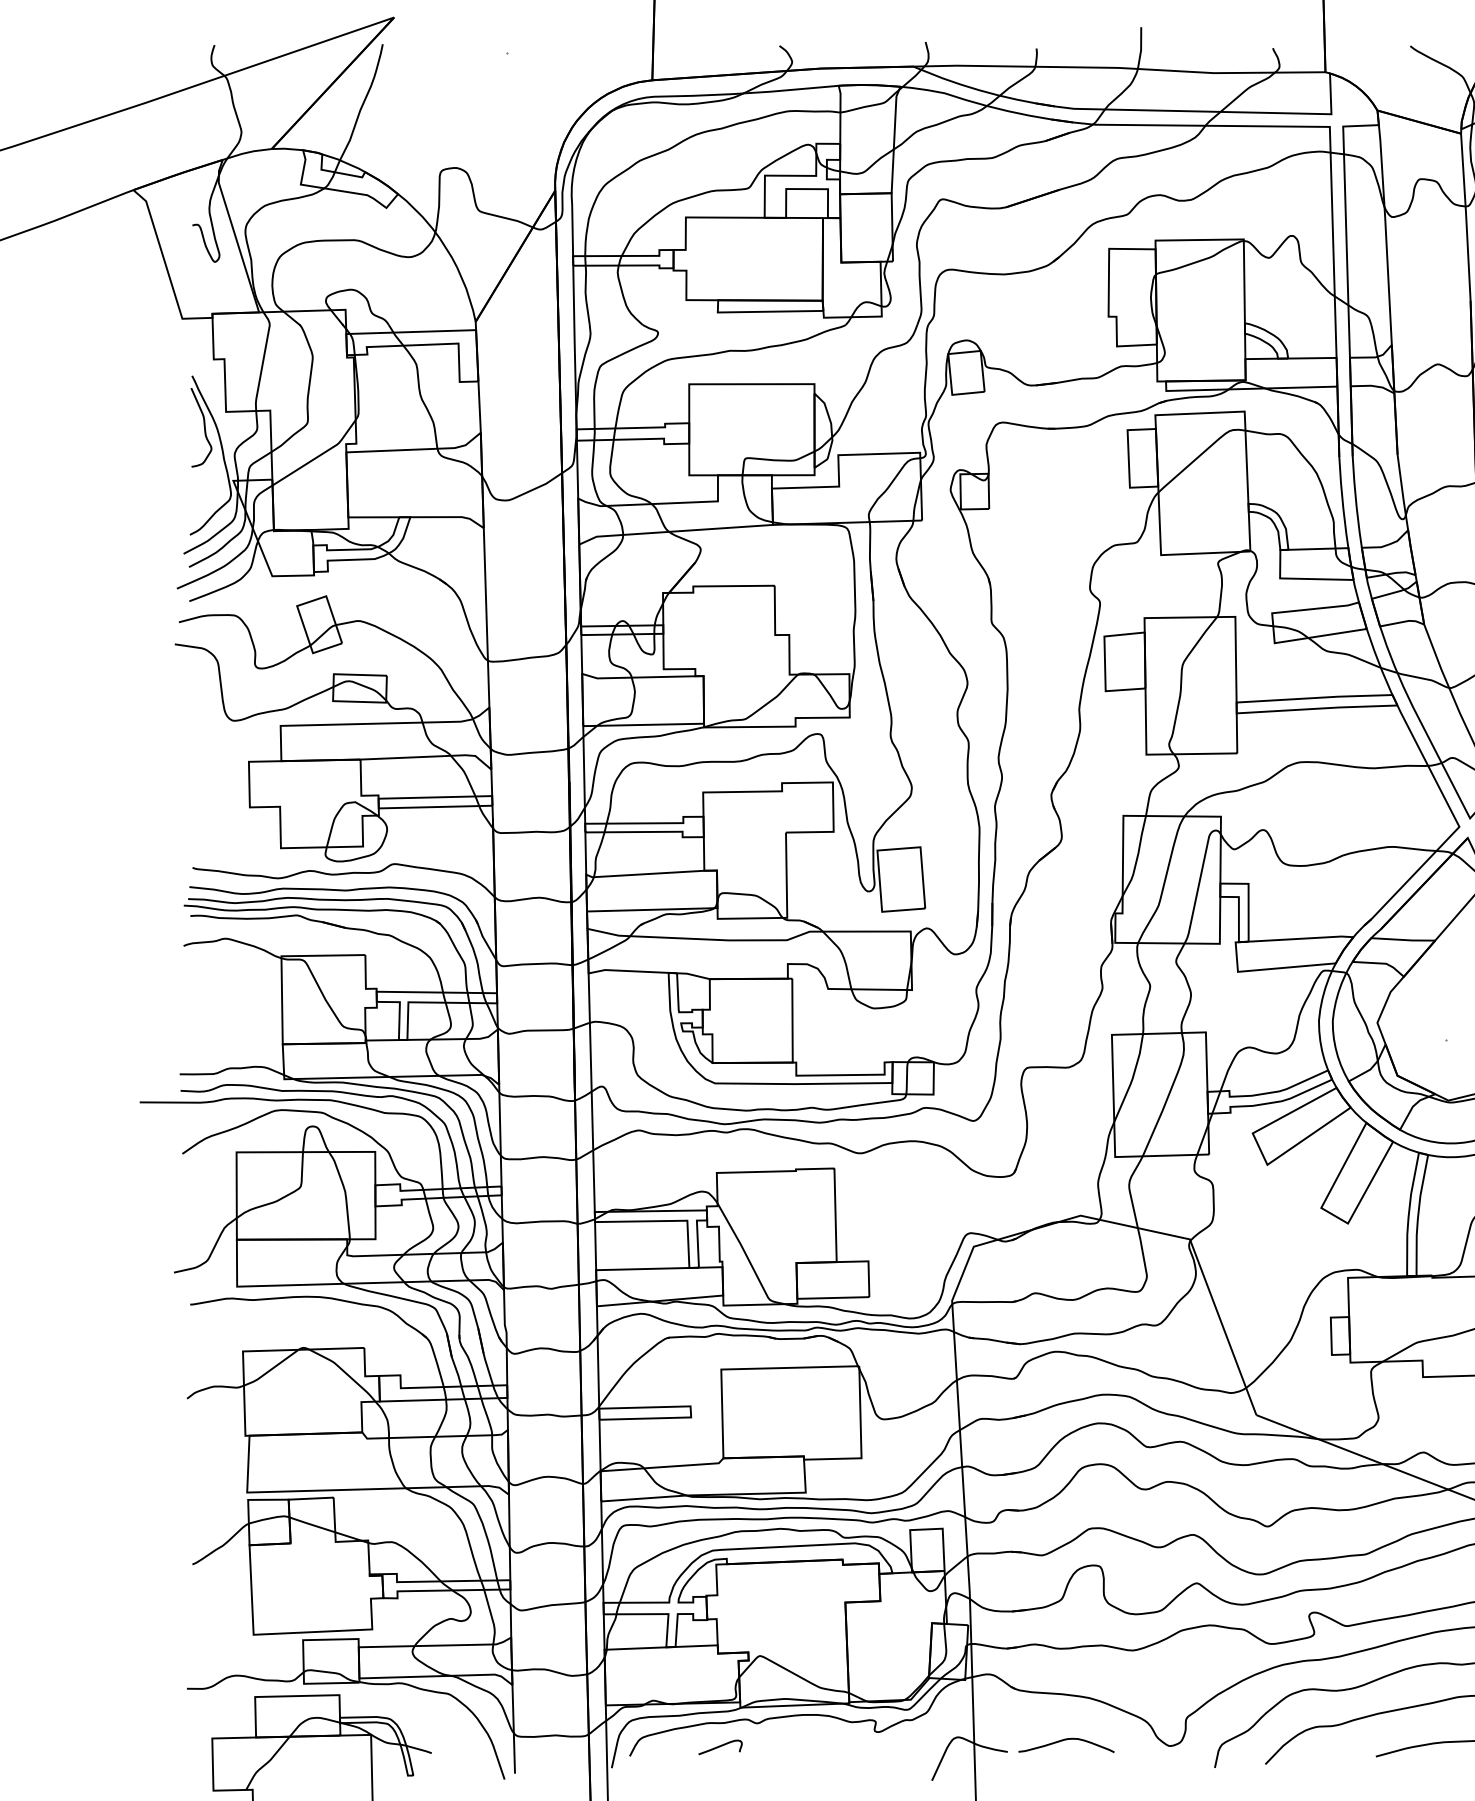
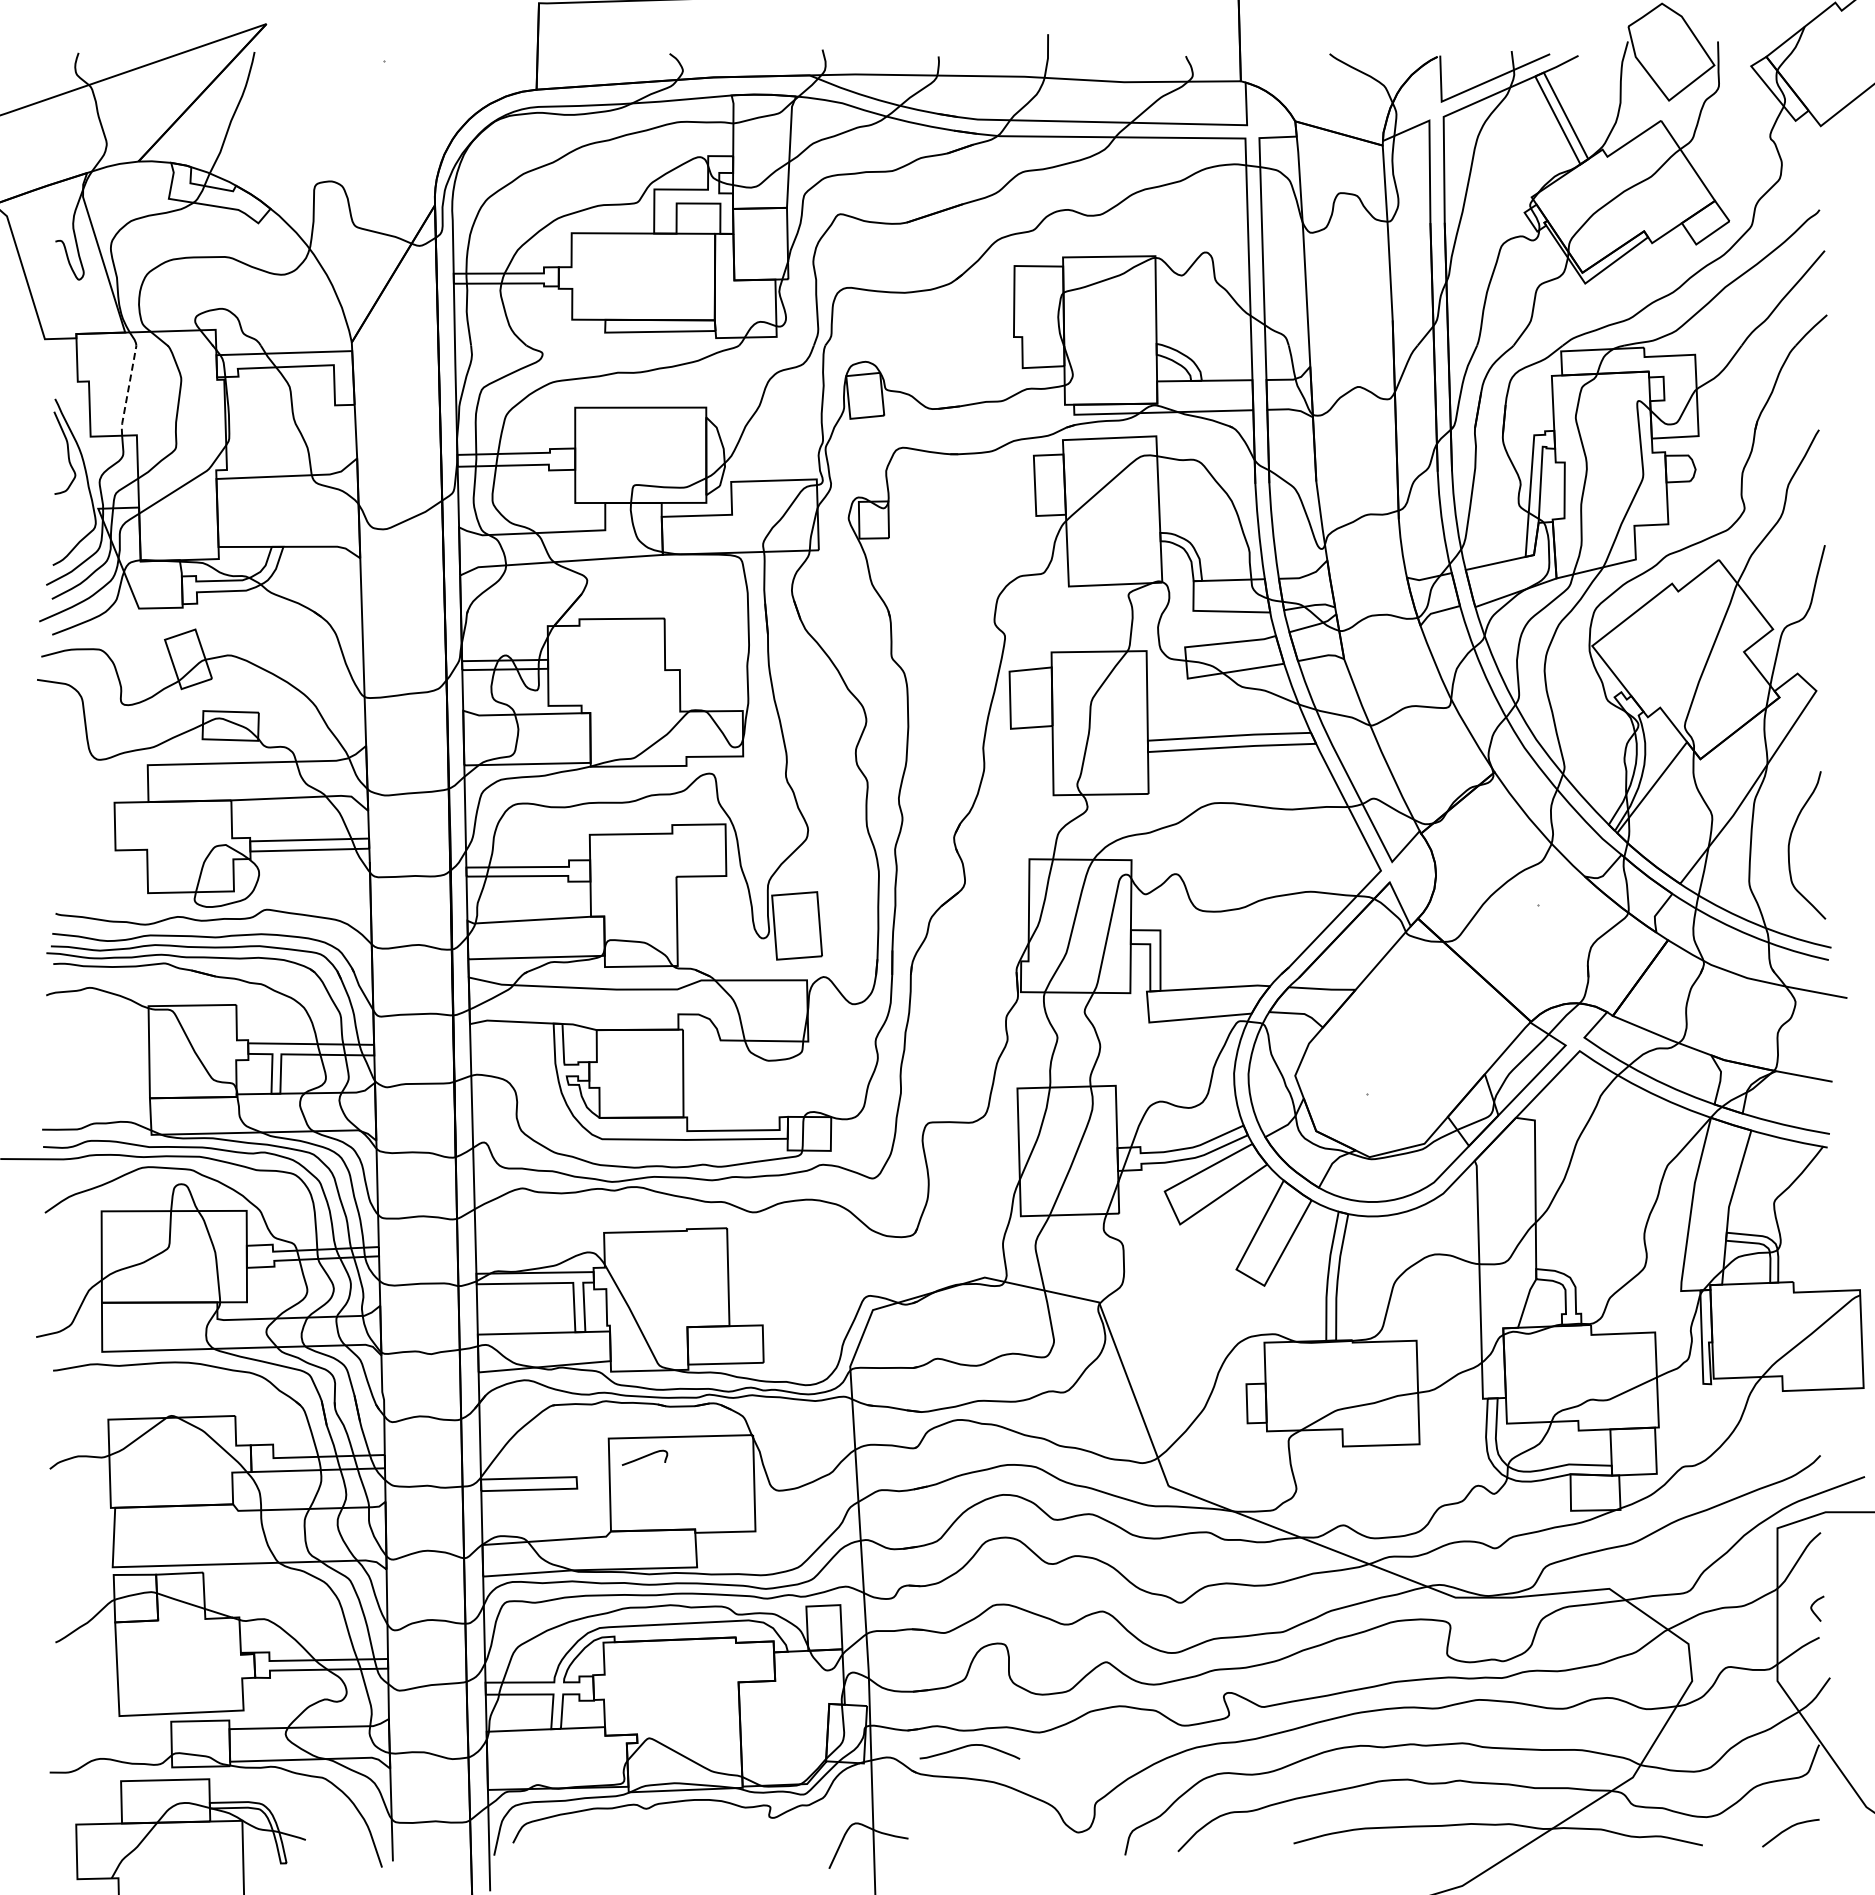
line: (262, 368) -> (128, 391), solid -> dashed
curve: (1066, 1740) -> (969, 1746), moved
curve: (720, 1747) -> (644, 1457), moved

